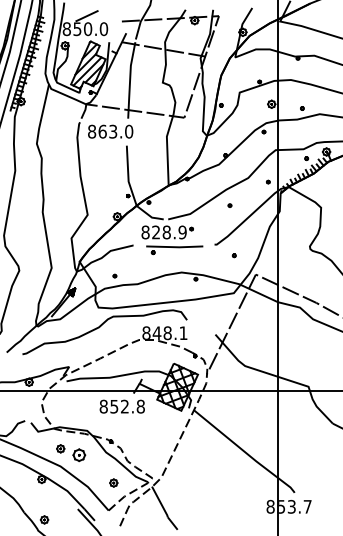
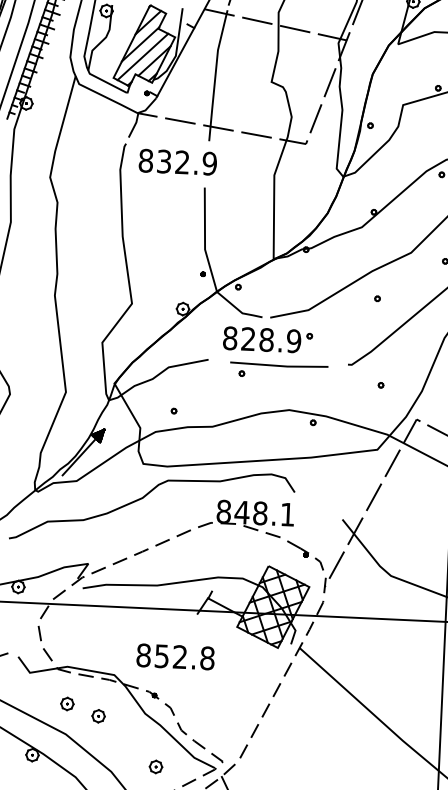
text: (115, 131) -> (186, 162), 863.0 -> 832.9
text: (121, 406) -> (174, 656), moved
part: (78, 454) -> (97, 715), size x0.62

